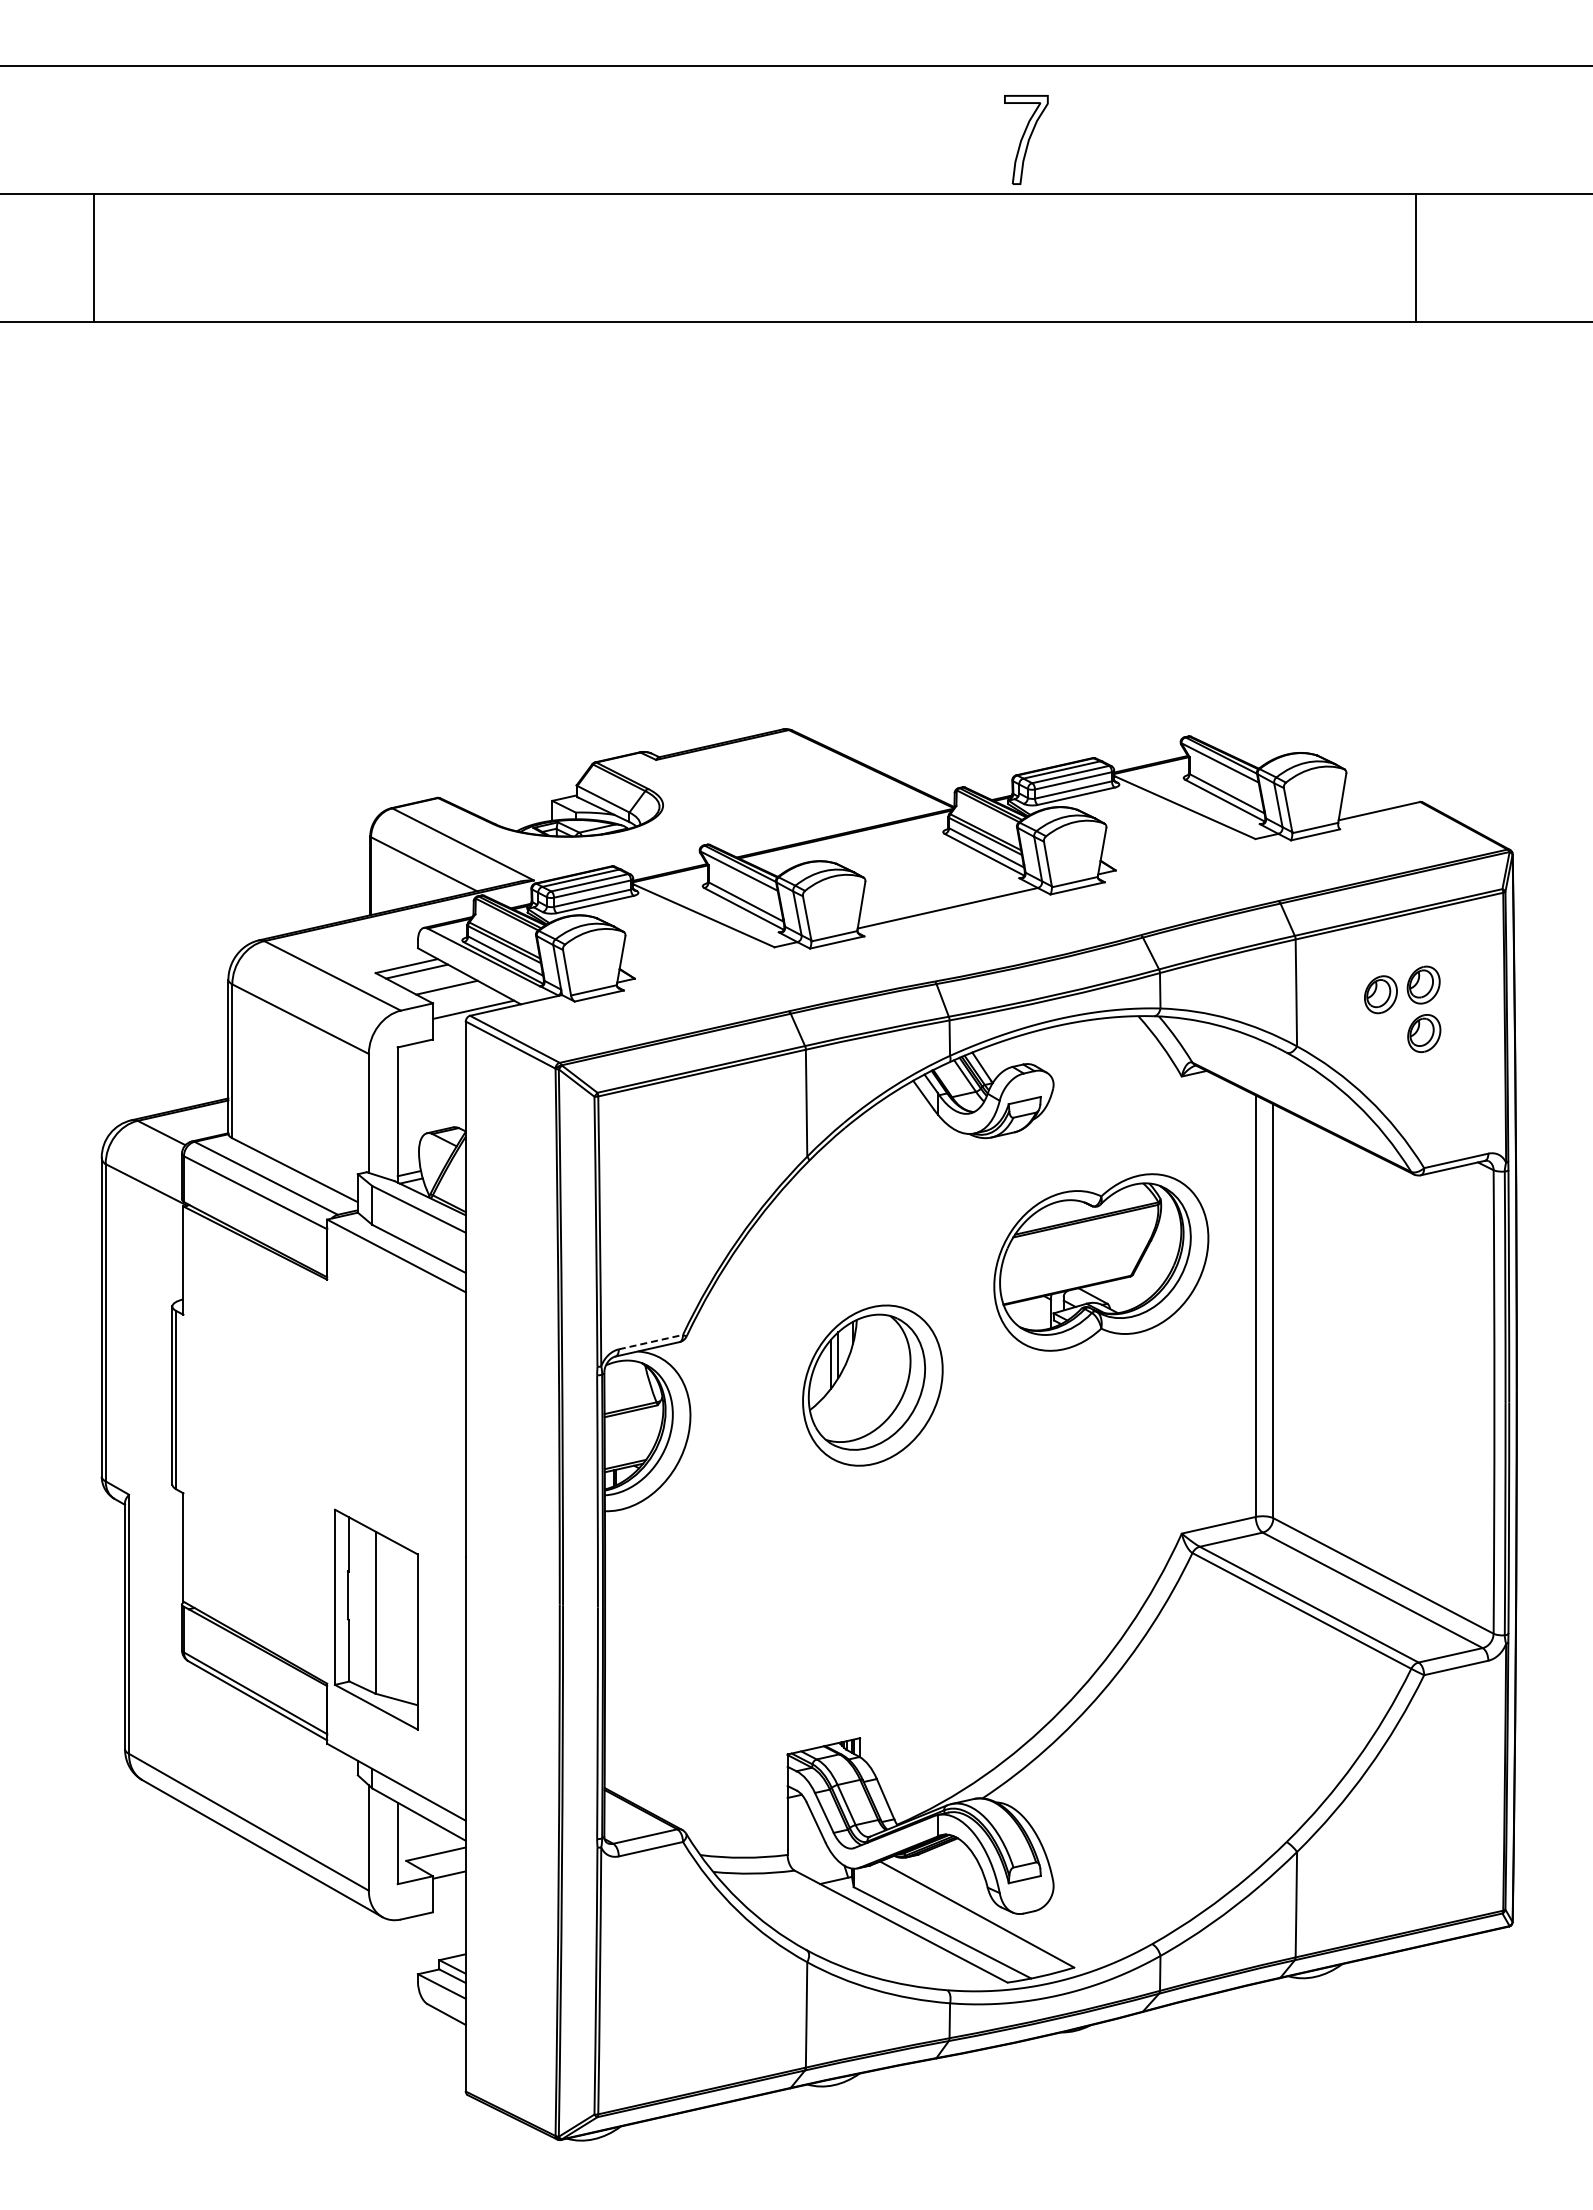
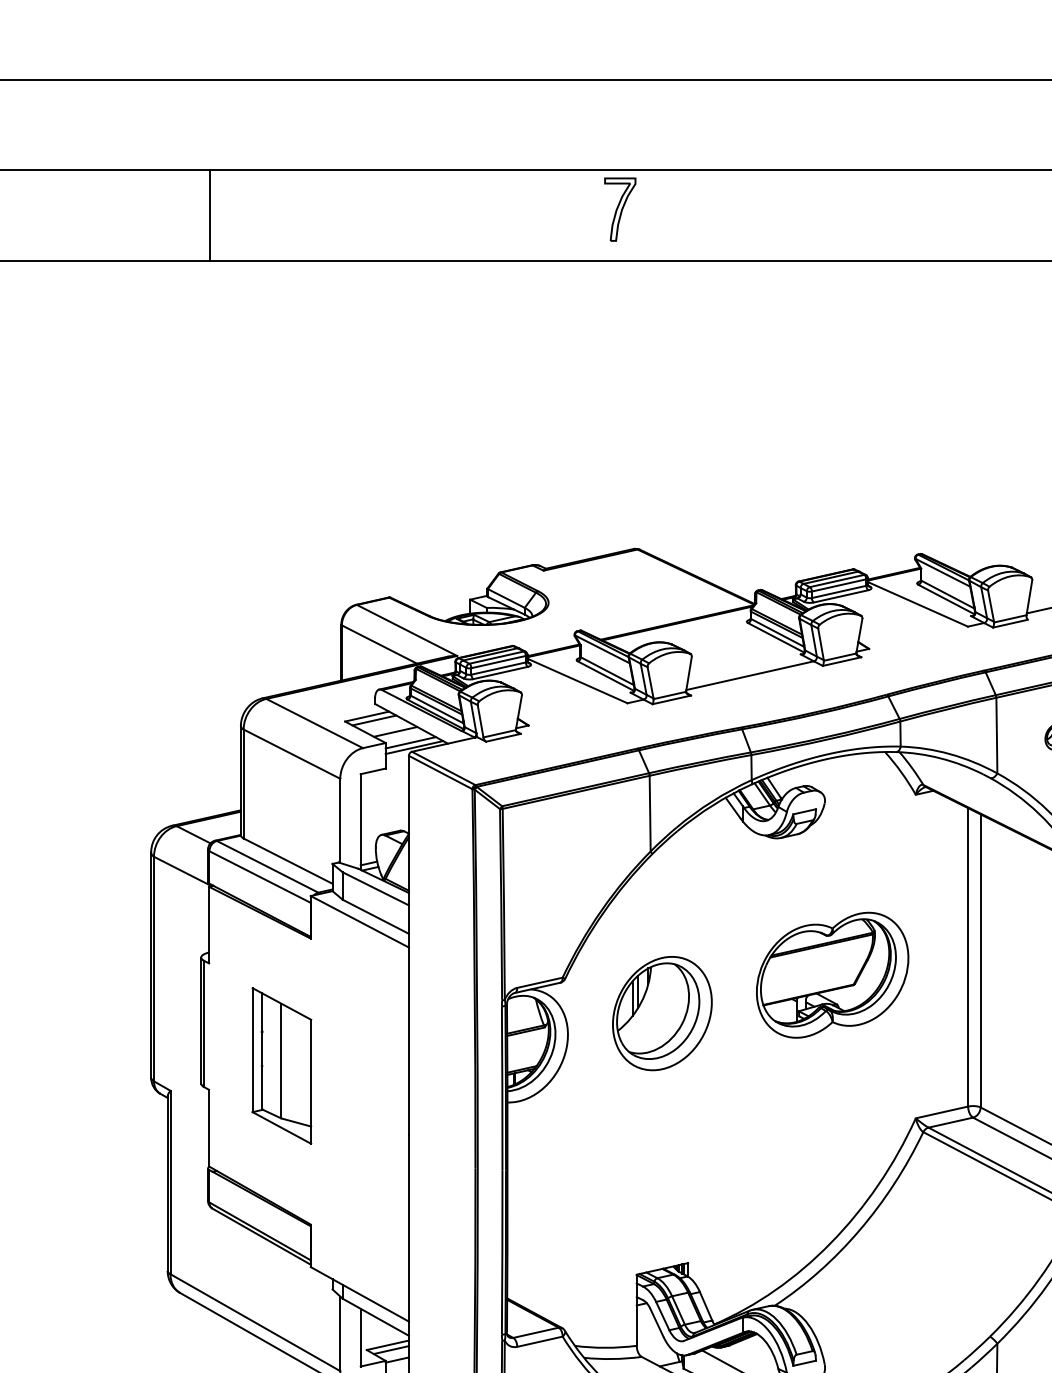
part: (1026, 139) -> (620, 209), moved
line: (94, 258) -> (210, 215), moved
line: (467, 1003) -> (410, 743), added
part: (1101, 1262) -> (832, 975), moved
line: (650, 1342) -> (539, 983), dashed -> solid
part: (872, 1385) -> (662, 1013), moved
part: (376, 1619) -> (282, 1065), moved
line: (440, 1860) -> (391, 1349), added

